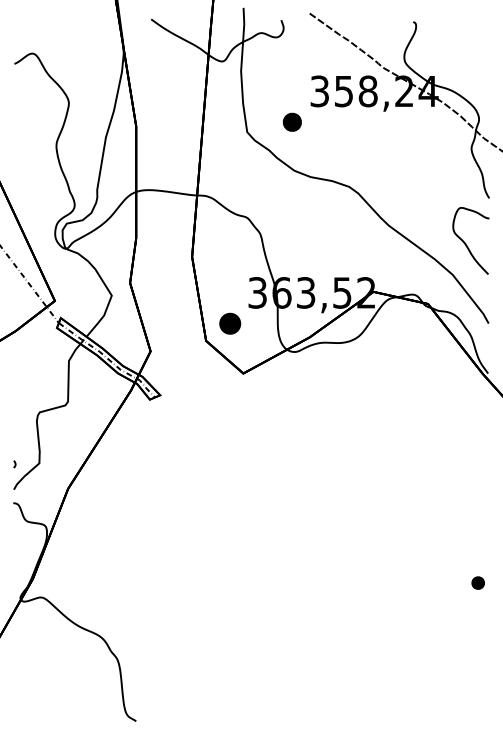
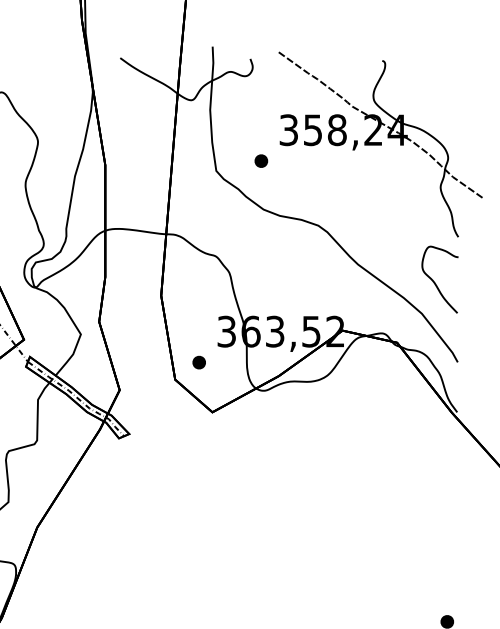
part: (291, 122) -> (260, 161), size x0.71
part: (229, 323) -> (198, 362), size x0.62

